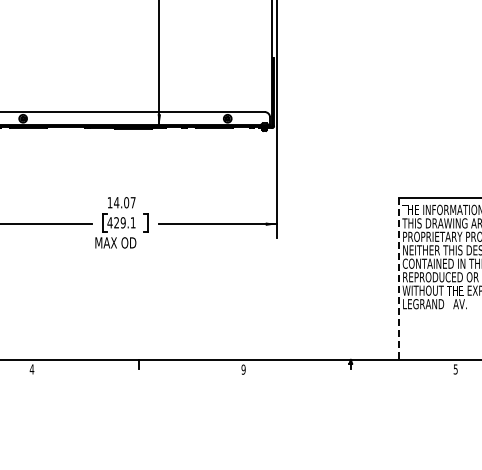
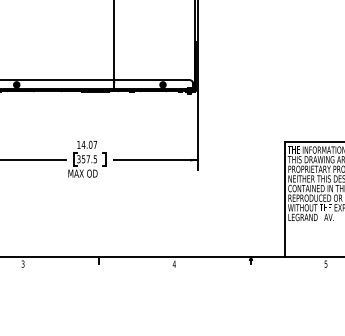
text: (121, 222) -> (87, 159), 429.1 -> 357.5
line: (398, 279) -> (285, 199), dashed -> solid
text: (31, 369) -> (22, 264), 4 -> 3
text: (243, 369) -> (174, 264), 9 -> 4

